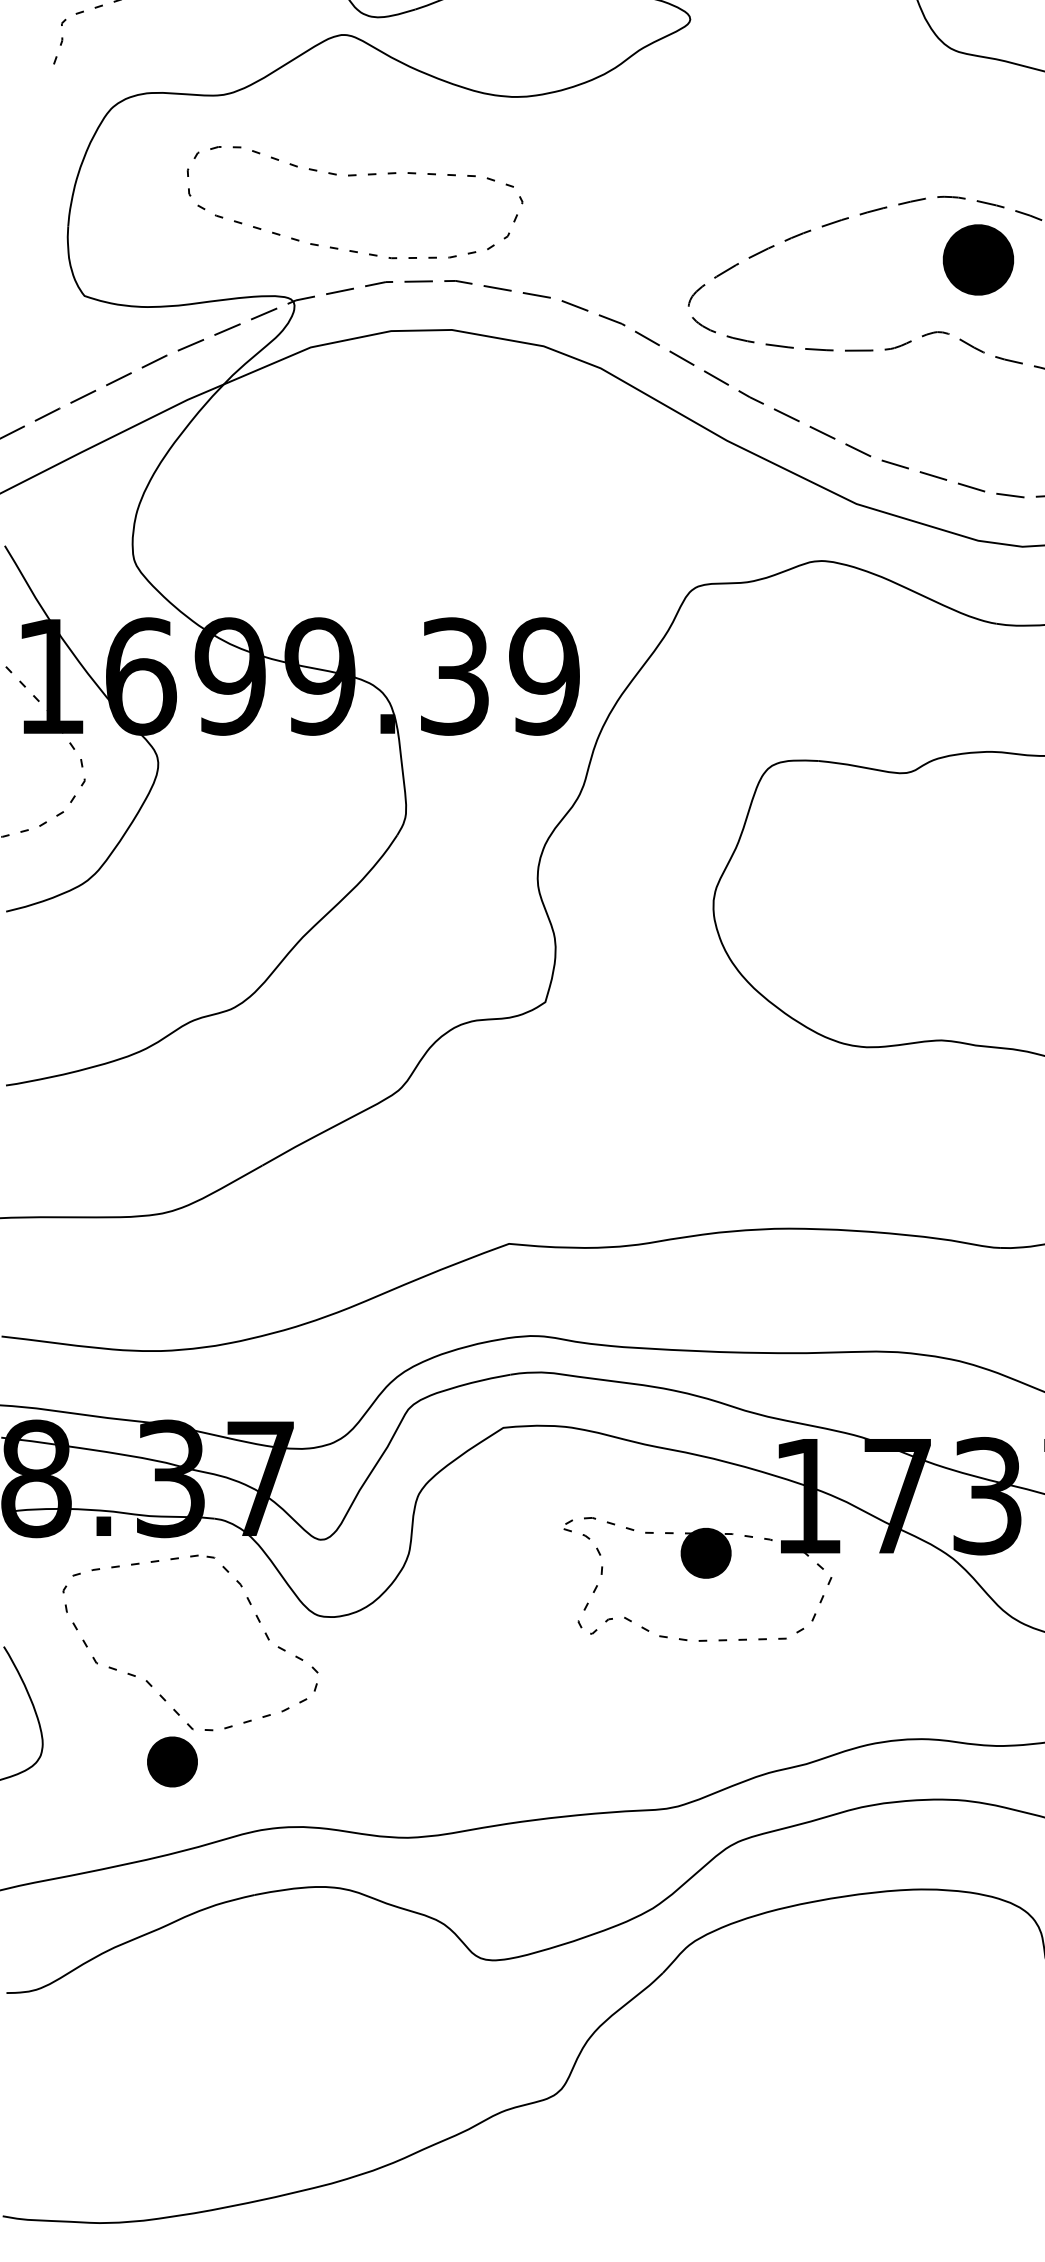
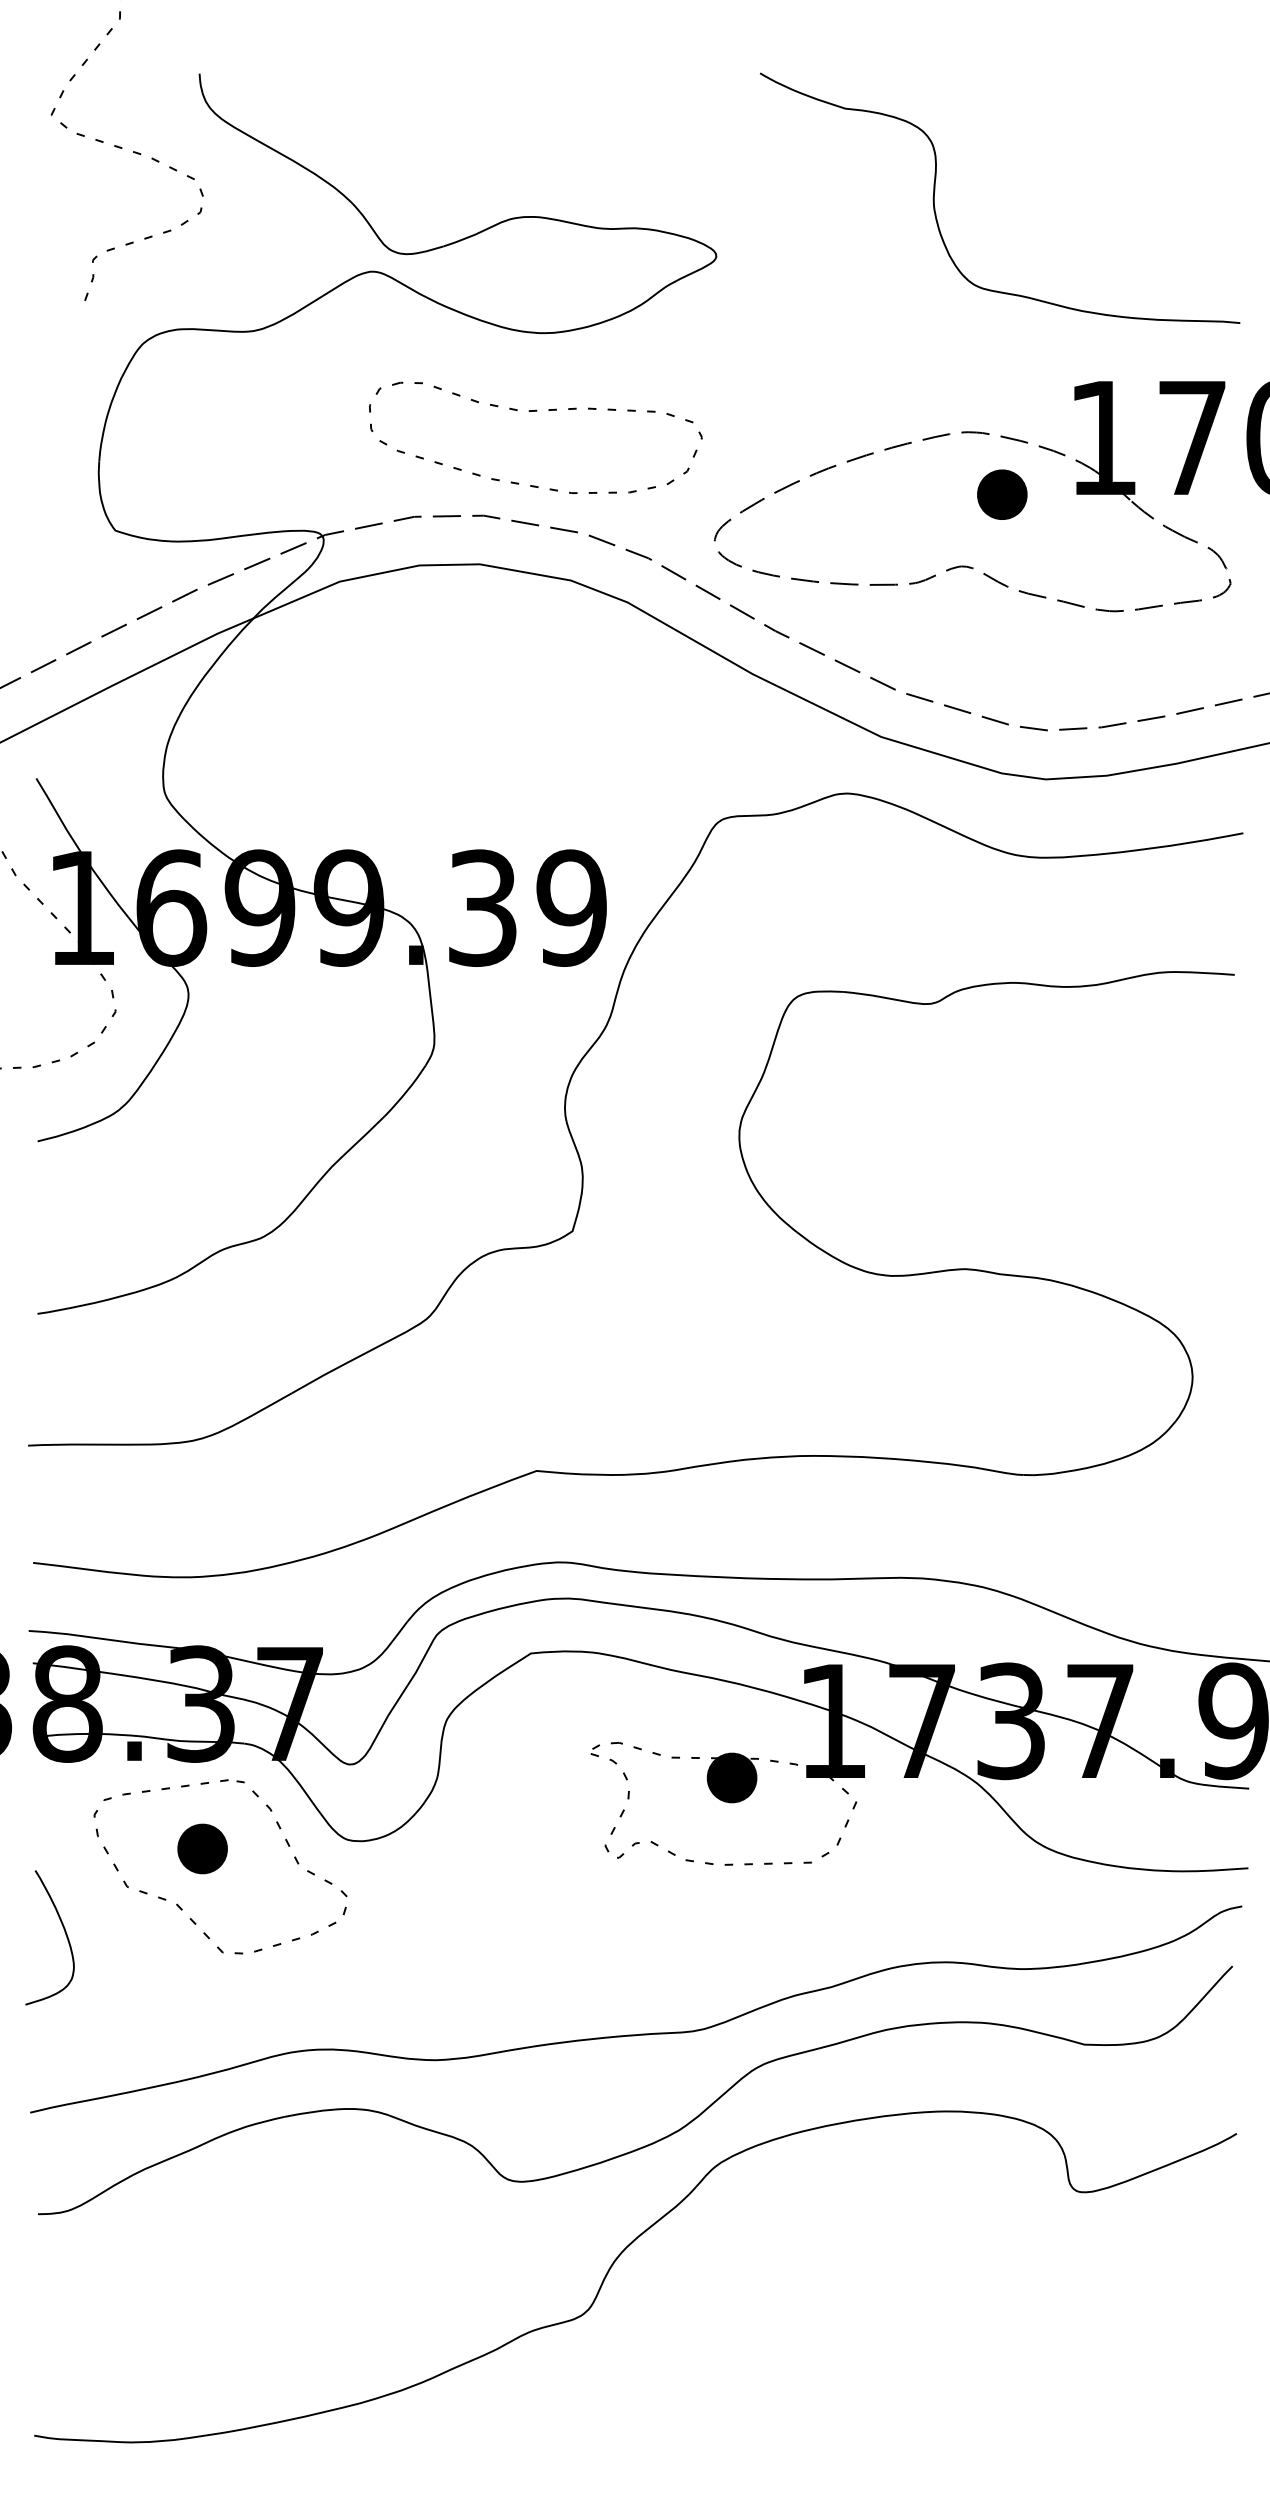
part: (354, 175) -> (535, 411), moved
part: (978, 259) -> (1002, 494), size x0.71
part: (172, 1761) -> (202, 1848), moved

